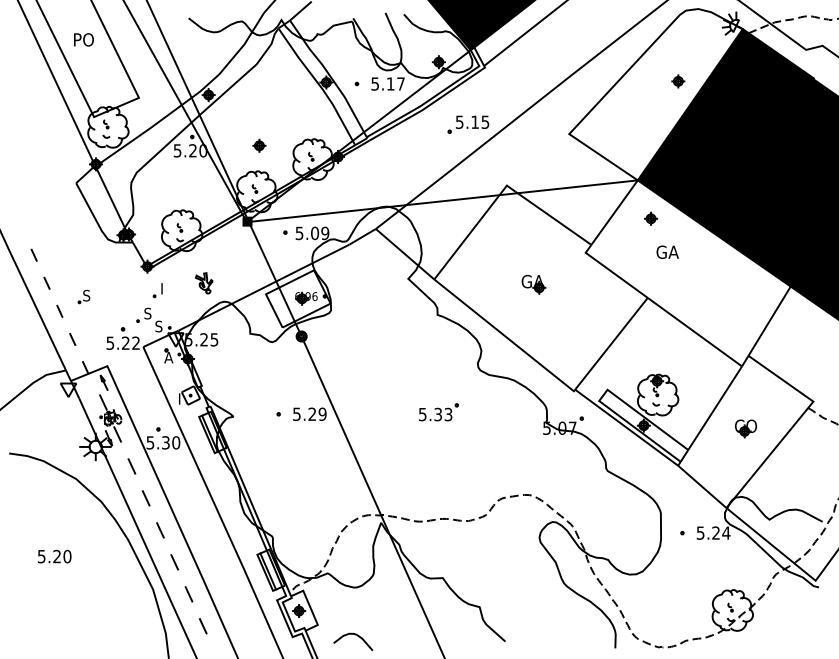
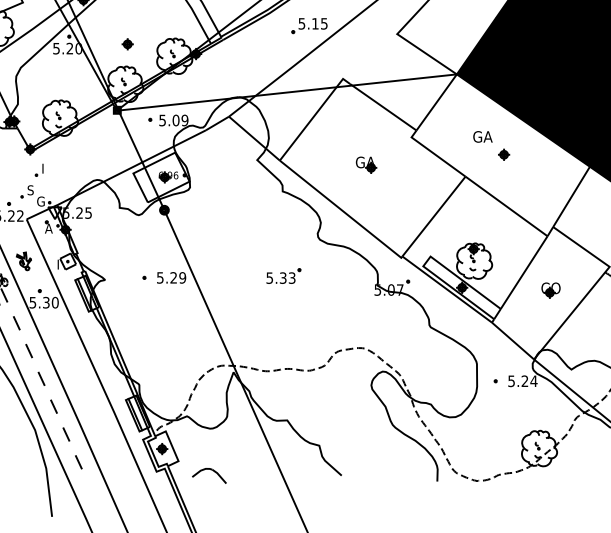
part: (650, 218) -> (503, 154), moved
part: (204, 283) -> (24, 261), moved
text: (159, 326) -> (40, 201), S -> G

